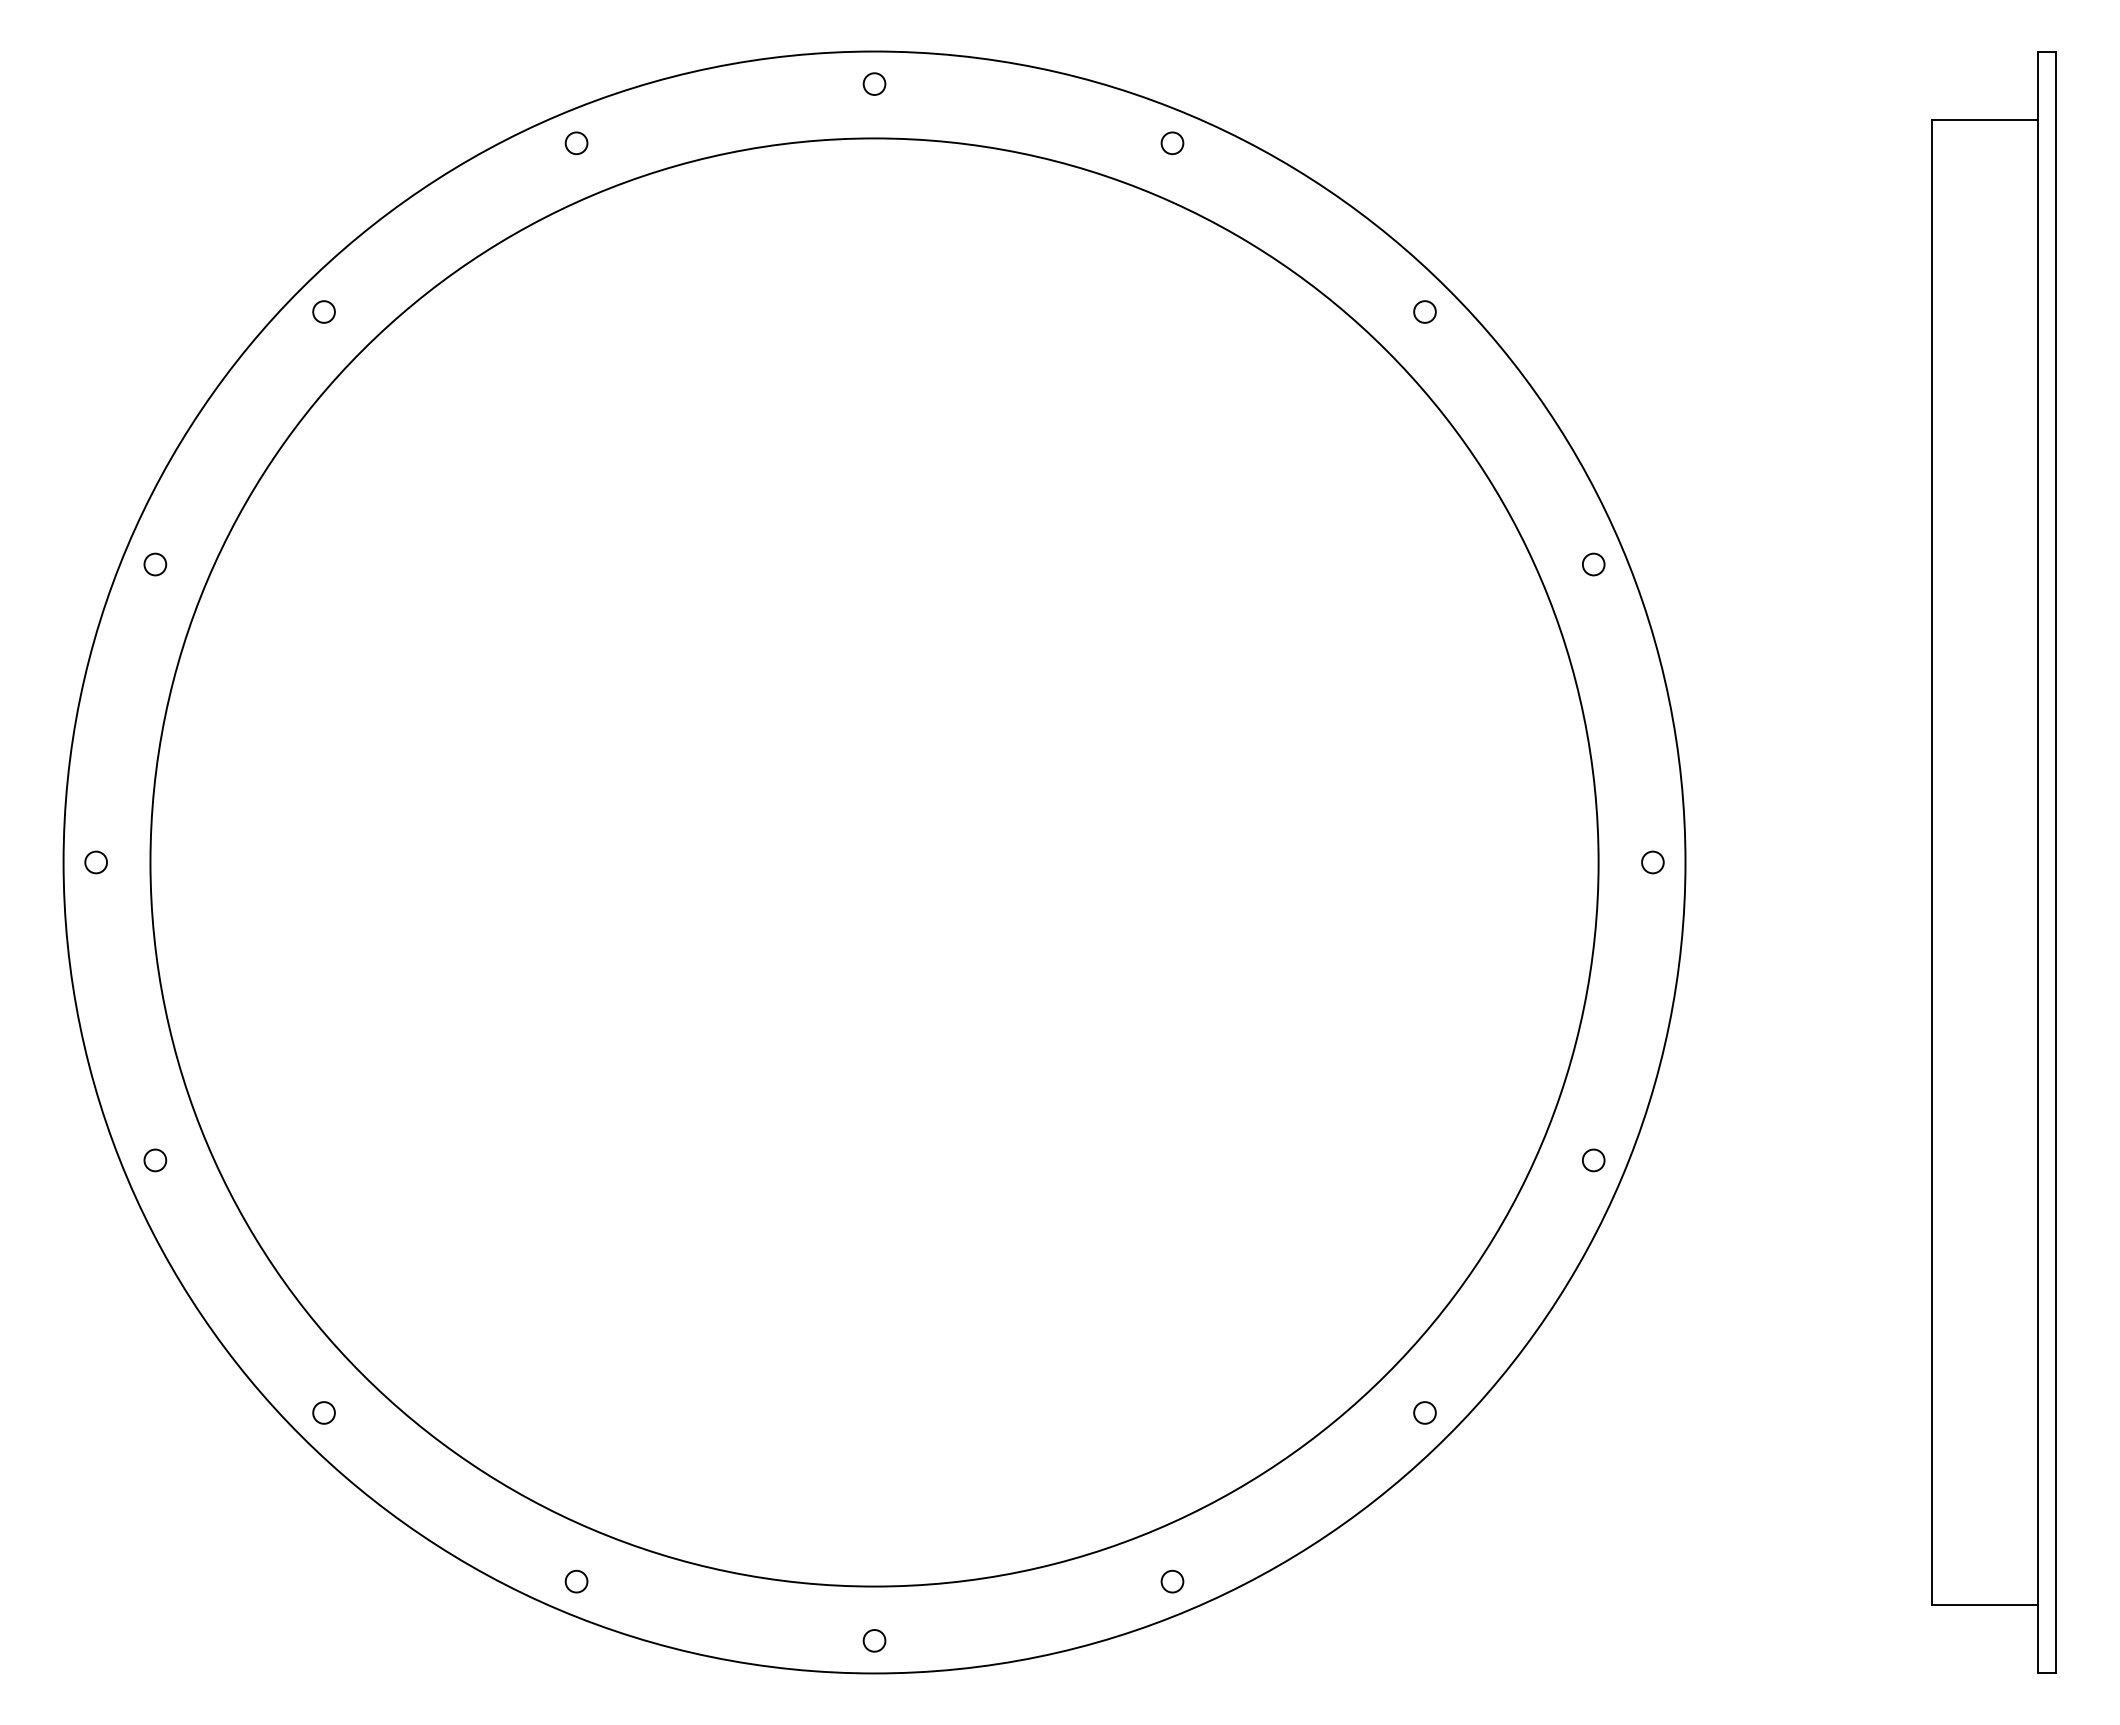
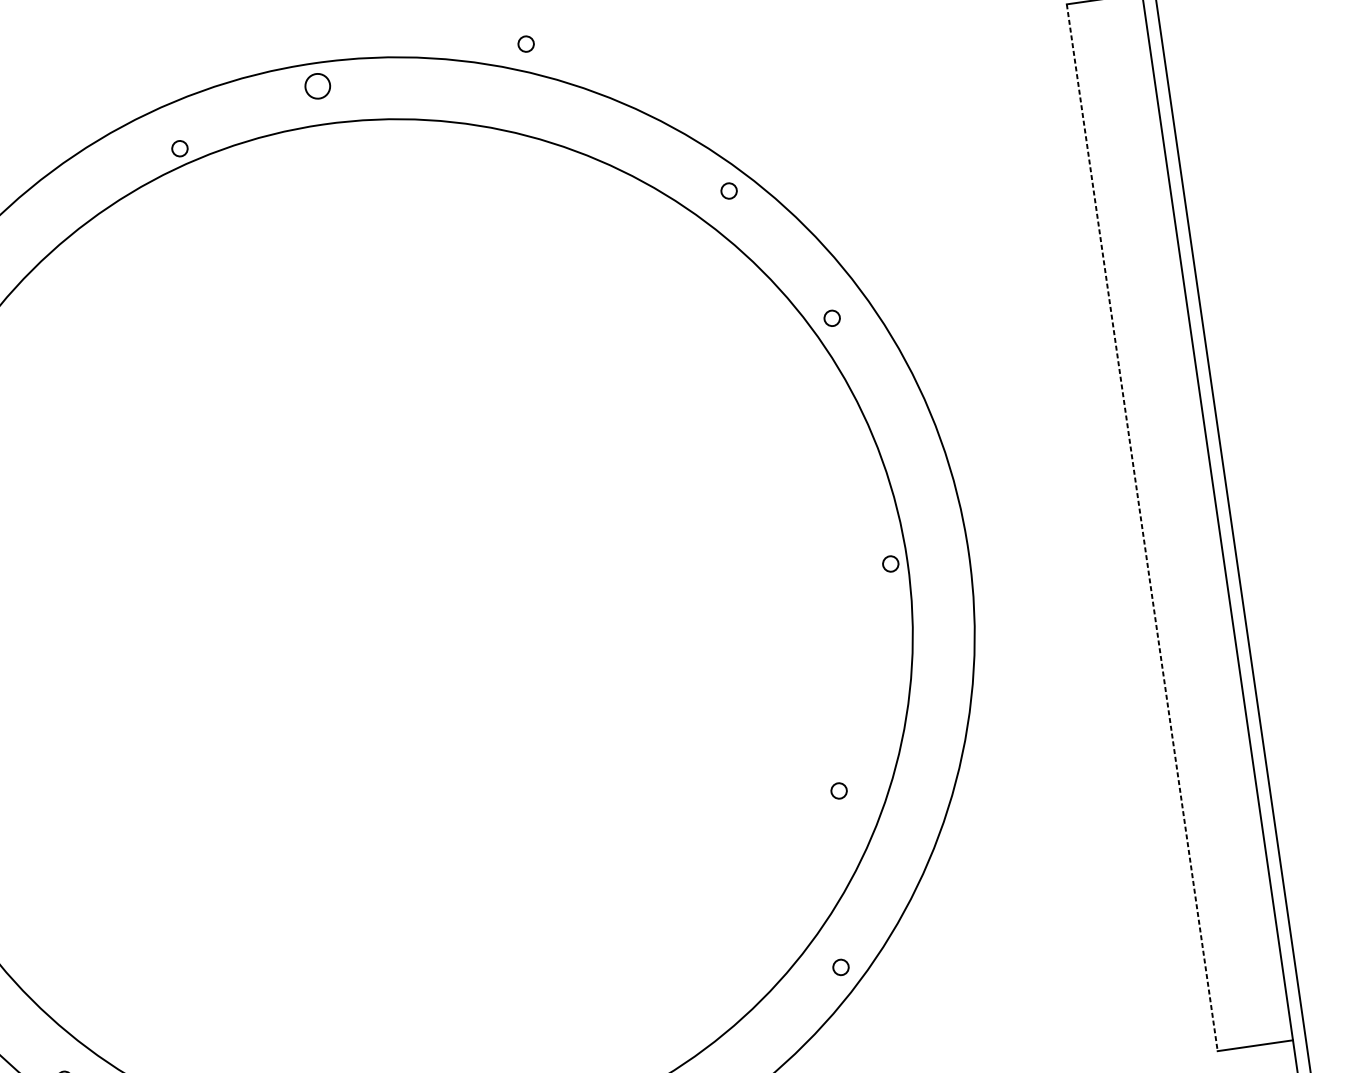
circle: (874, 83) -> (317, 85), size x1.6
circle: (576, 143) -> (179, 148), moved
circle: (1172, 143) -> (526, 44), moved
circle: (1593, 564) -> (832, 318), moved
circle: (1652, 862) -> (890, 564), moved
line: (1931, 862) -> (1142, 527), solid -> dashed
circle: (1593, 1160) -> (838, 791), moved

